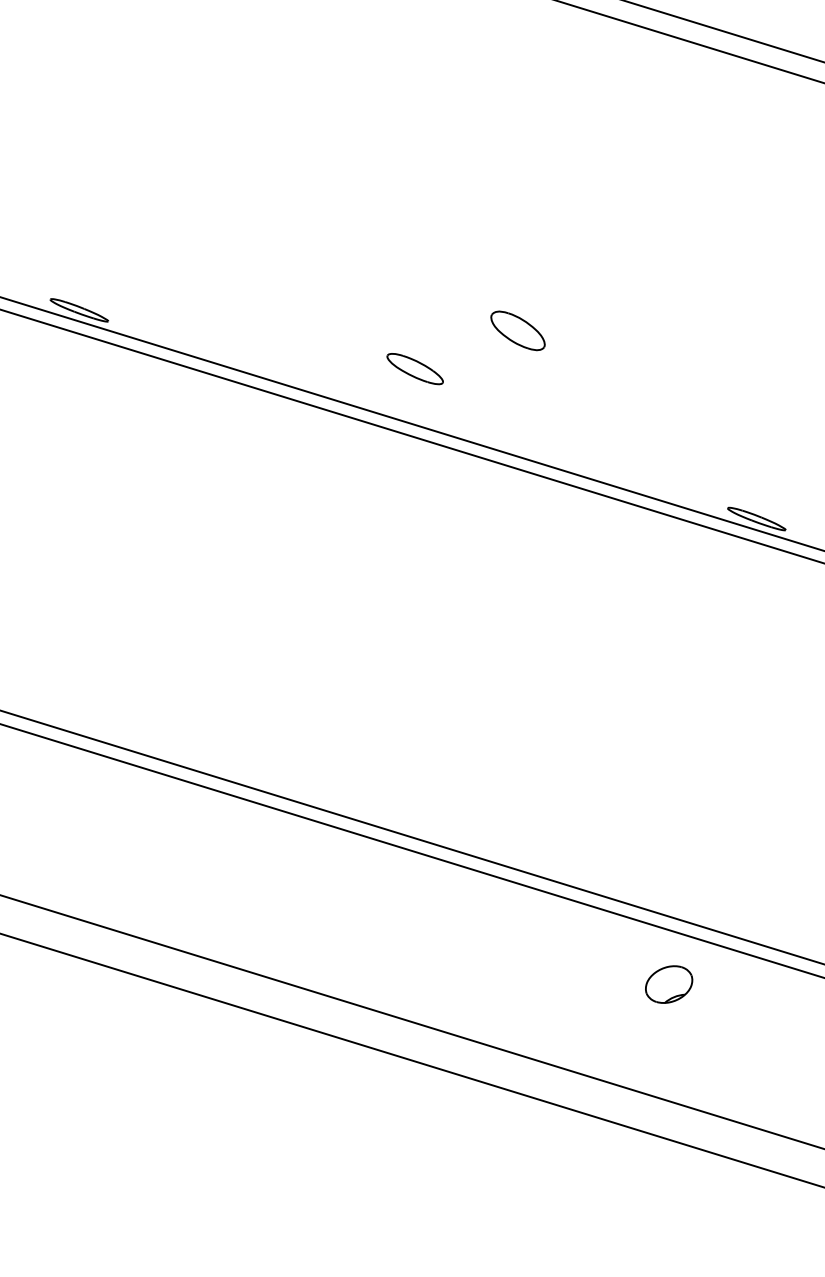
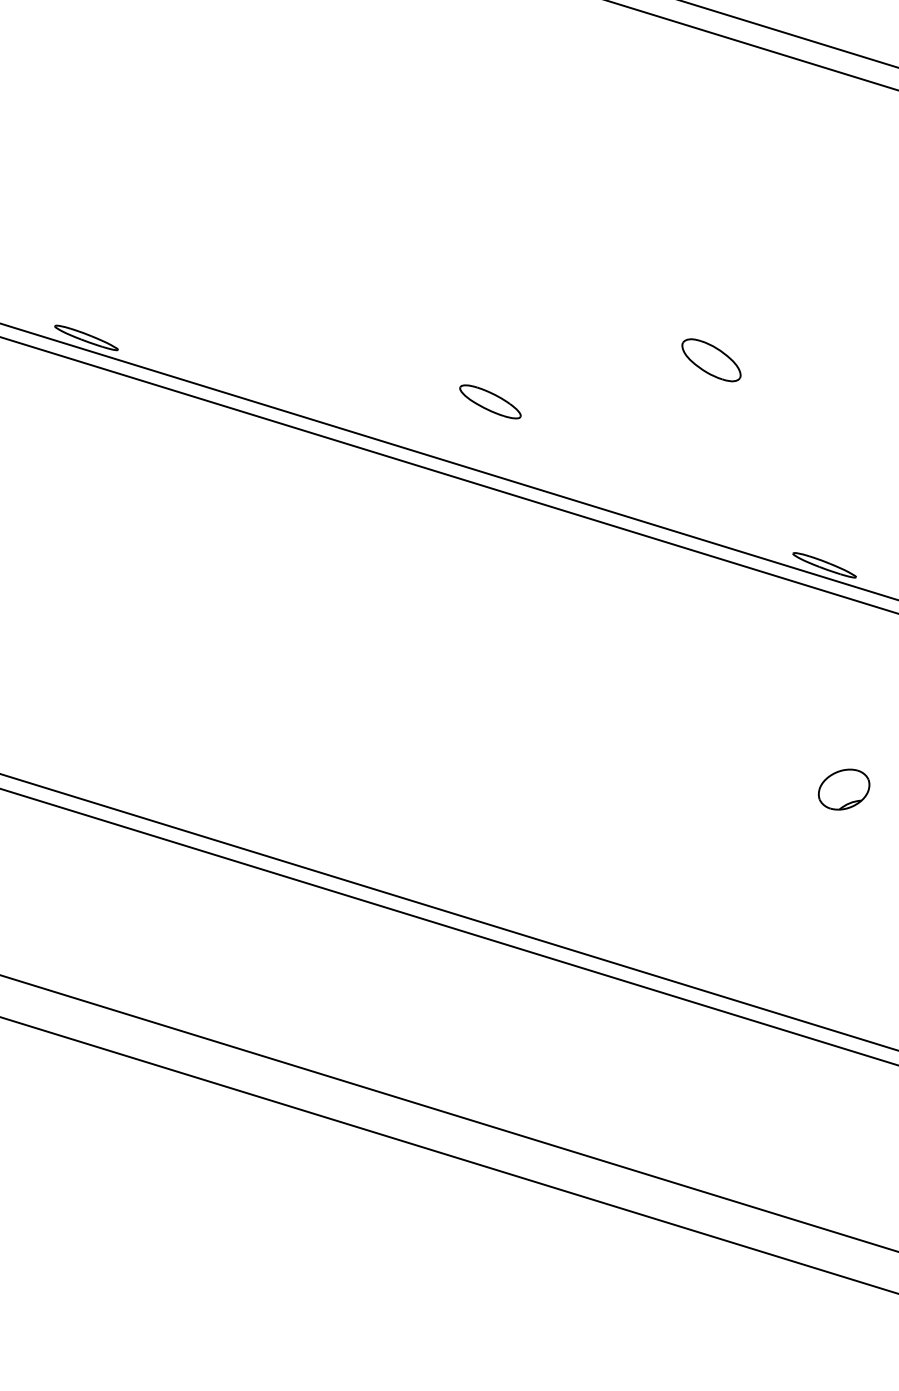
part: (518, 331) -> (711, 360), moved
part: (415, 368) -> (490, 401), moved
part: (669, 984) -> (844, 789), moved

